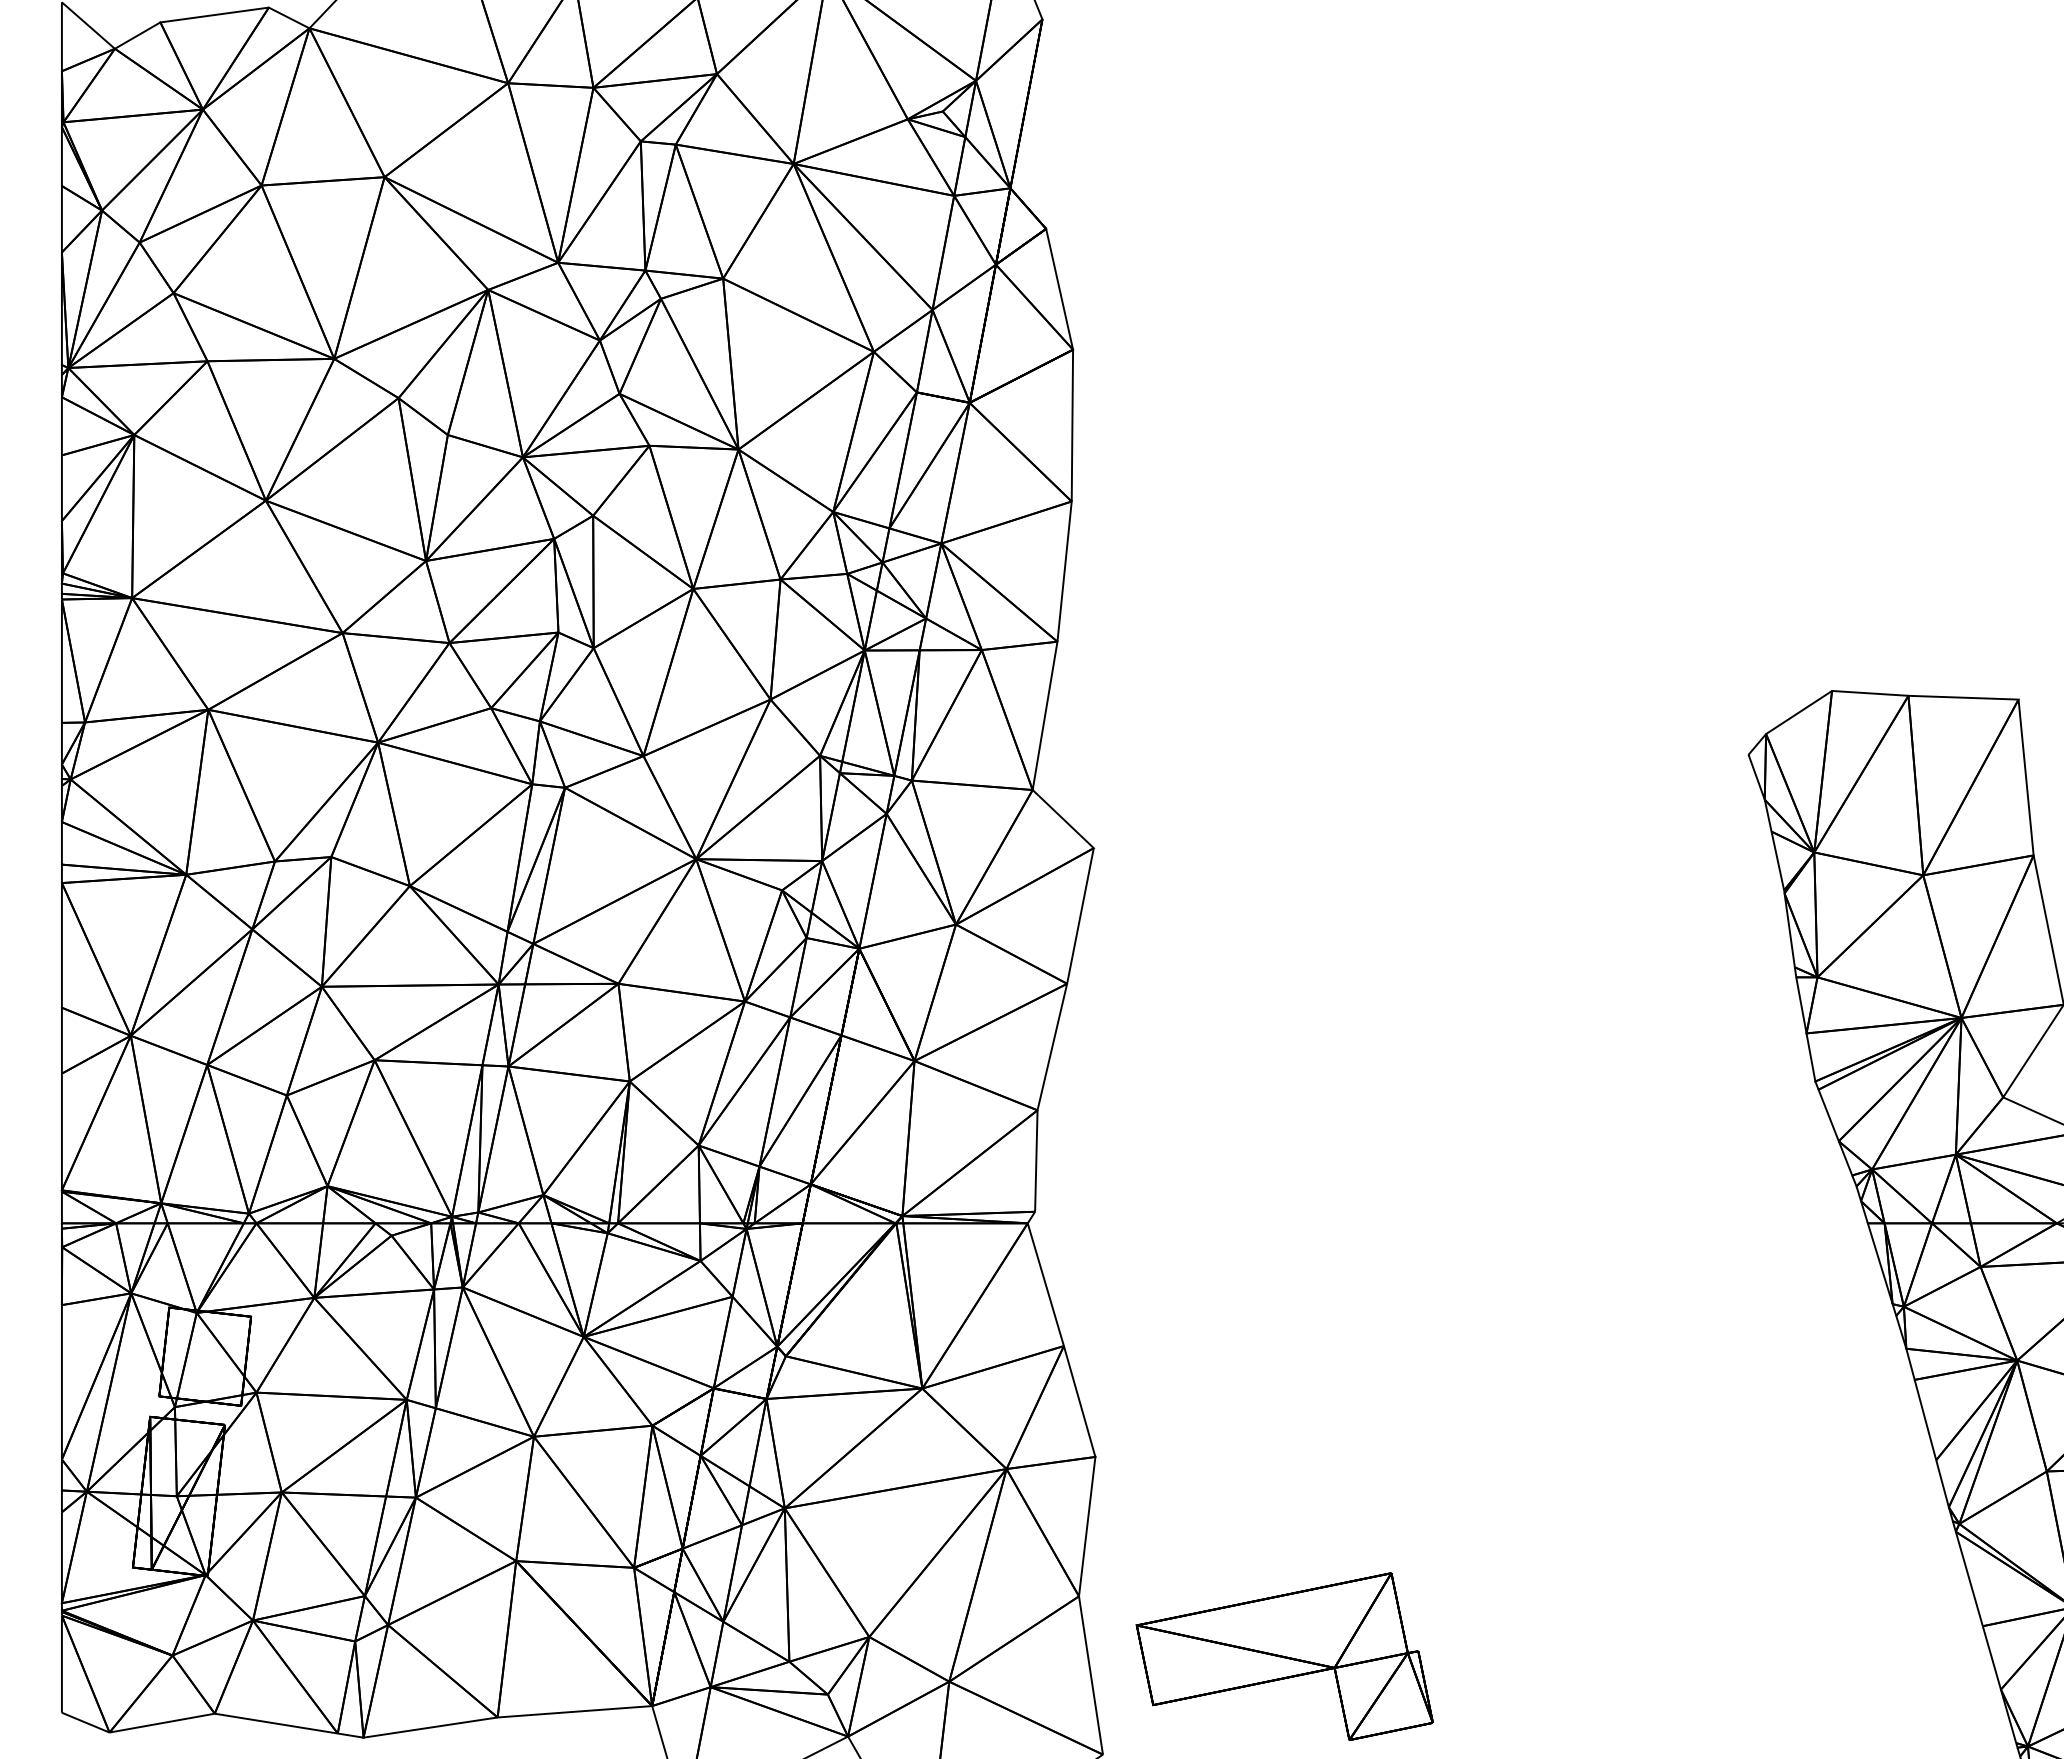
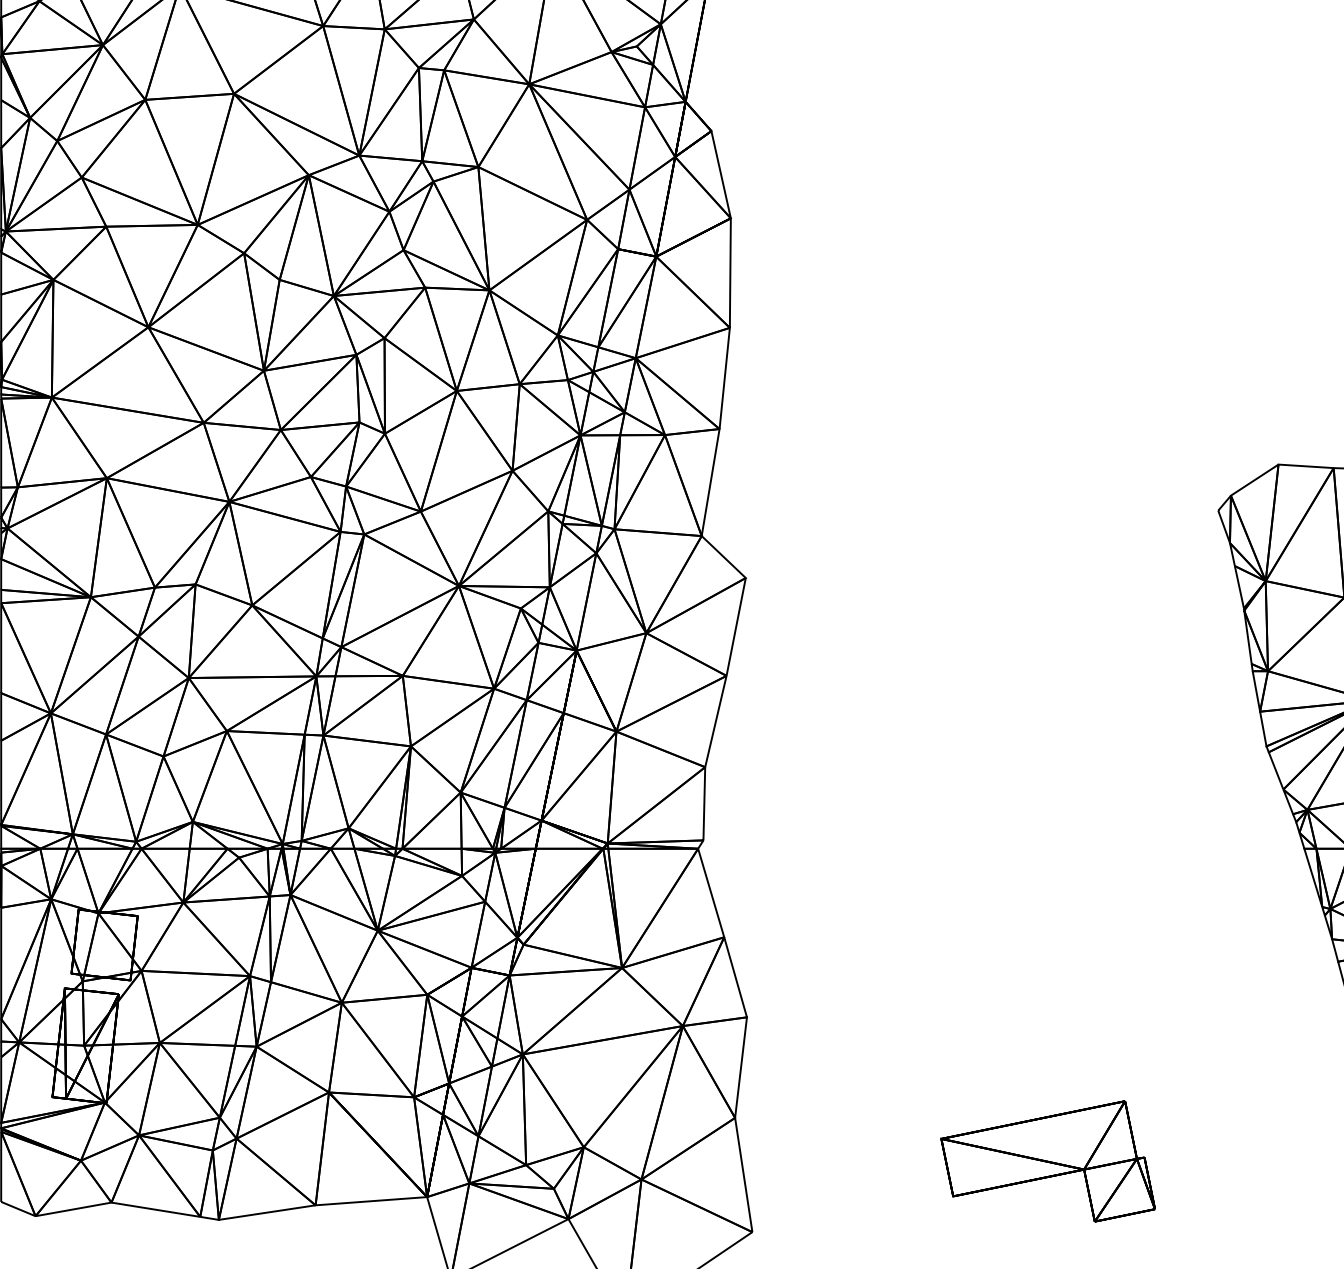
part: (1284, 1656) -> (1047, 1161), moved

